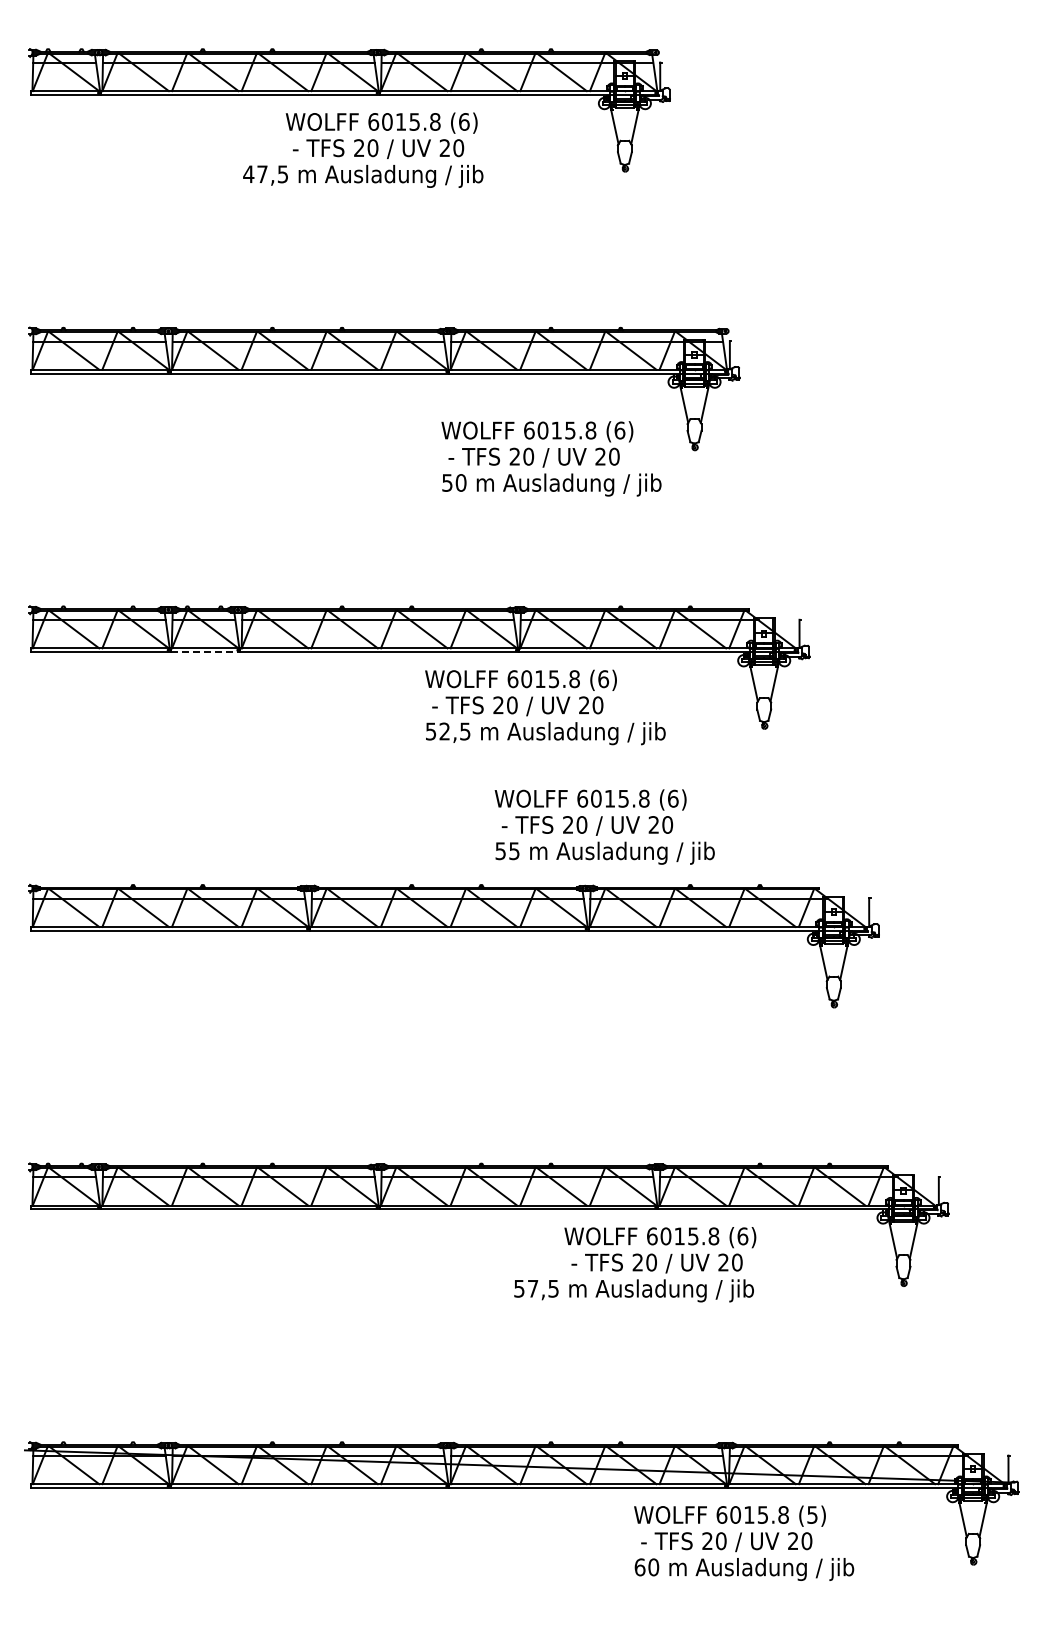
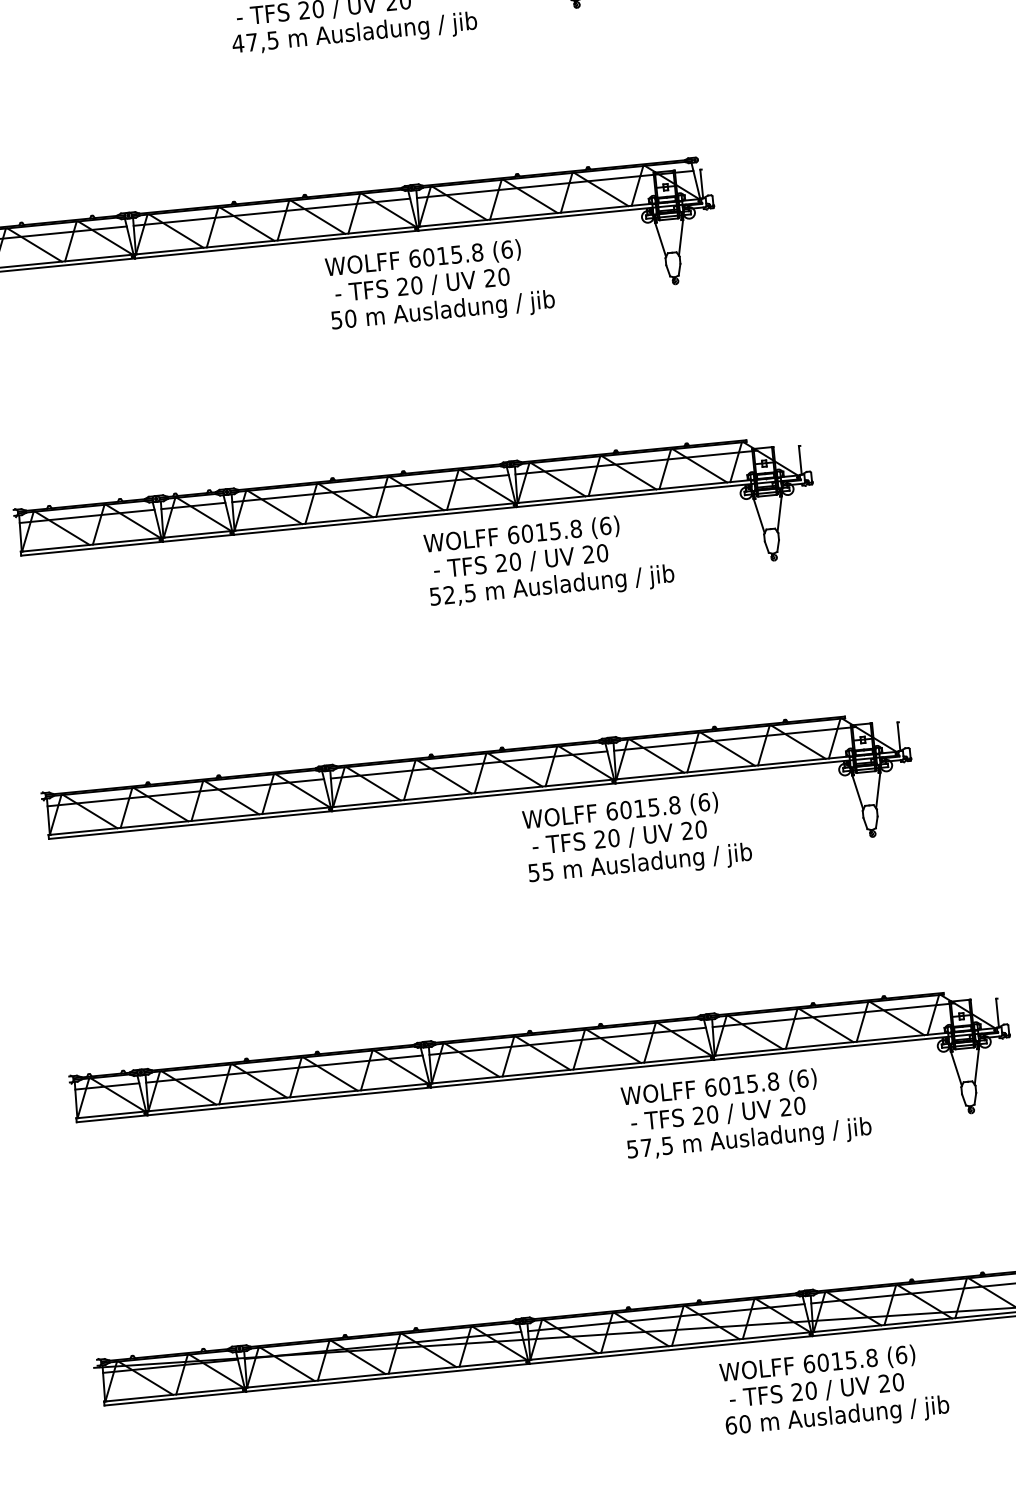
text: (363, 176) -> (355, 34), moved
text: (551, 458) -> (440, 284), moved
line: (205, 652) -> (198, 538), dashed -> solid
text: (604, 826) -> (637, 837), moved
text: (633, 1290) -> (748, 1139), moved
text: (812, 1514) -> (901, 1354), (5) -> (6)

